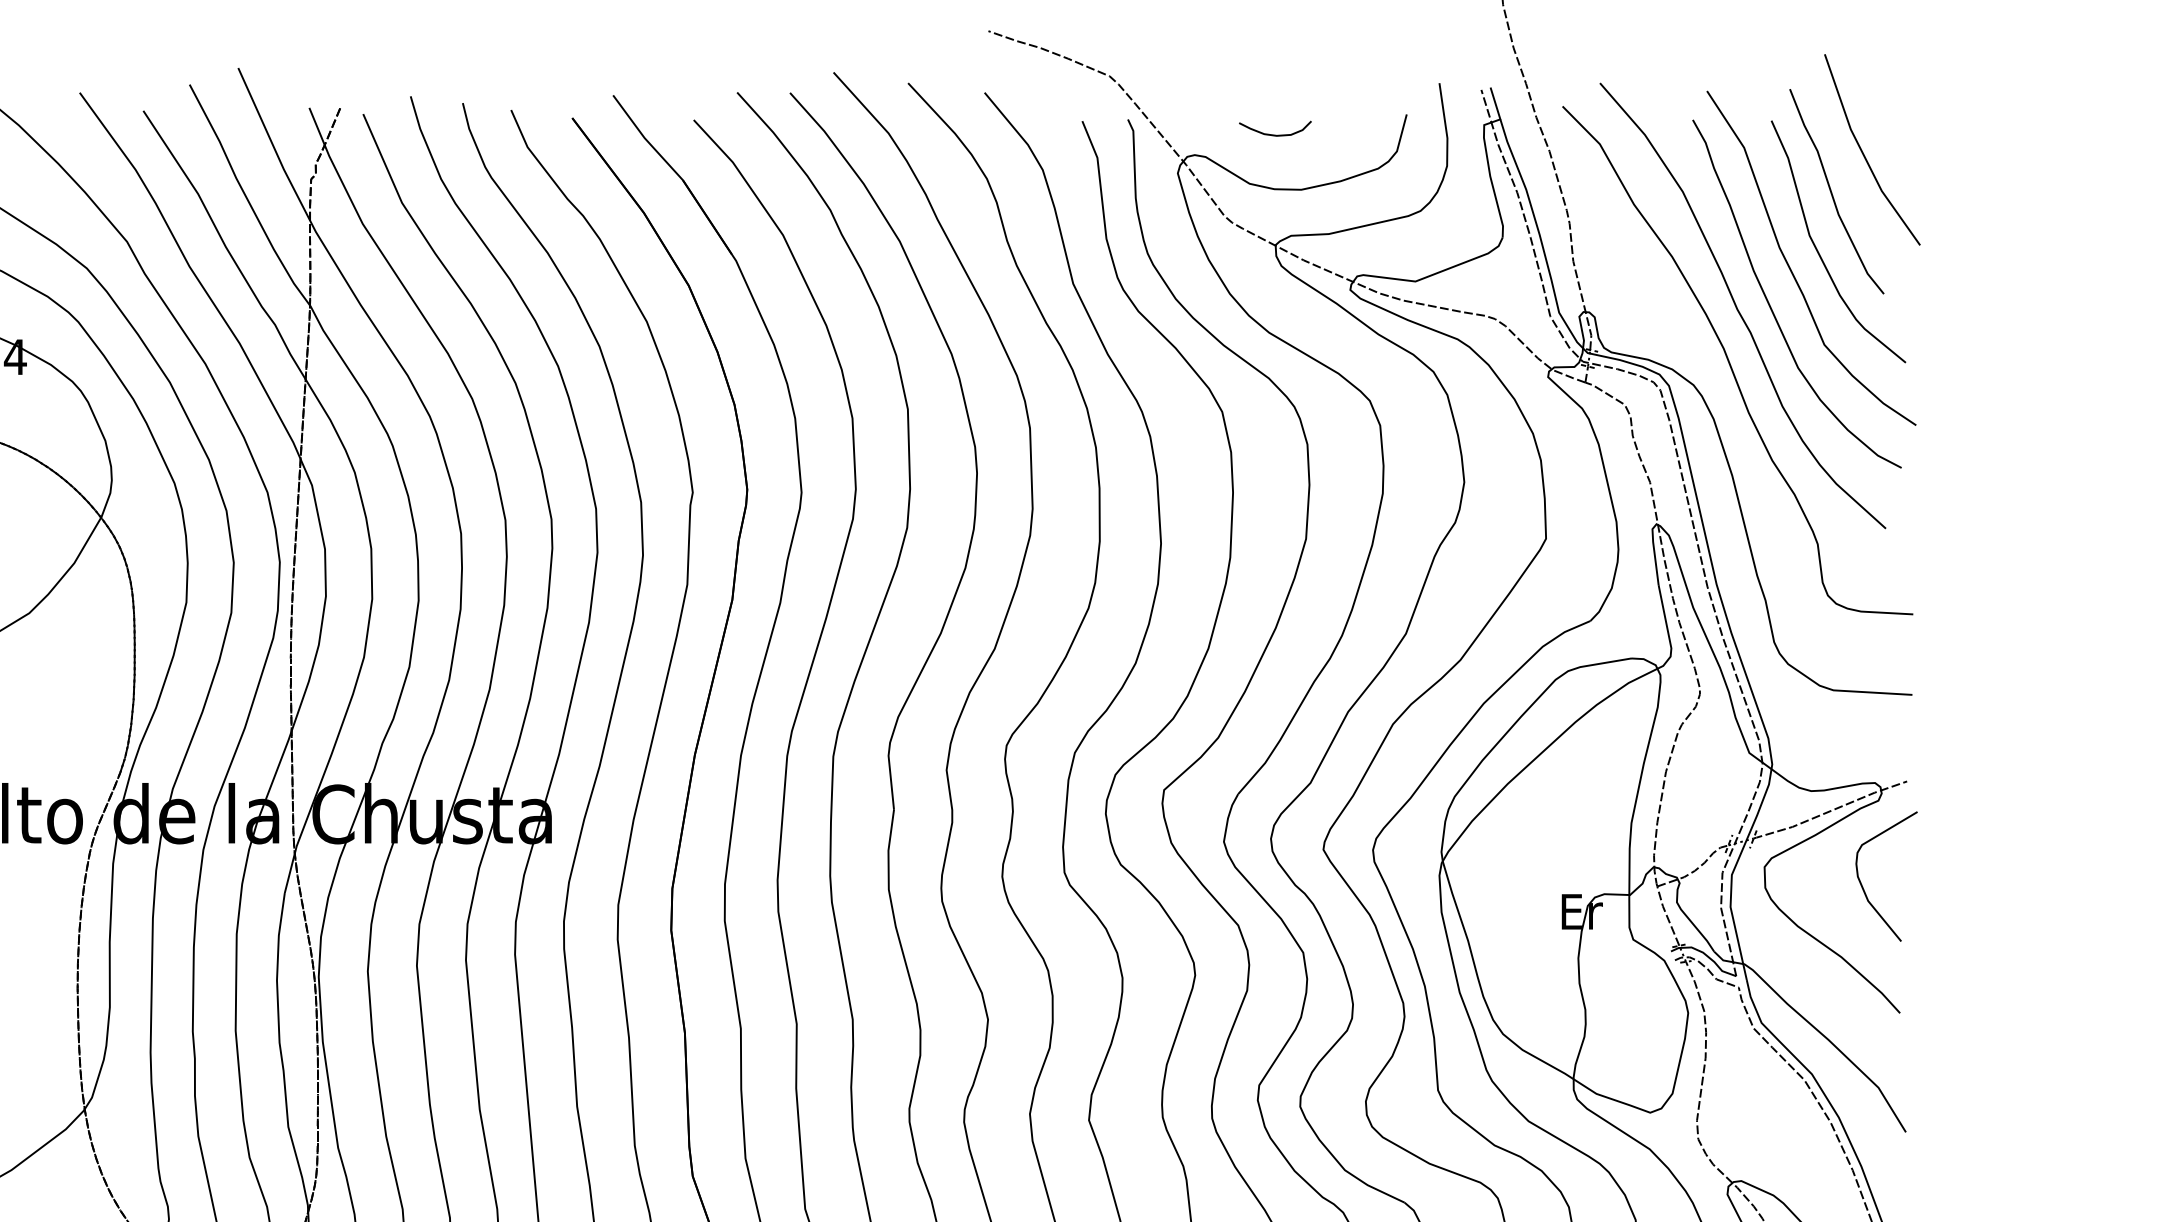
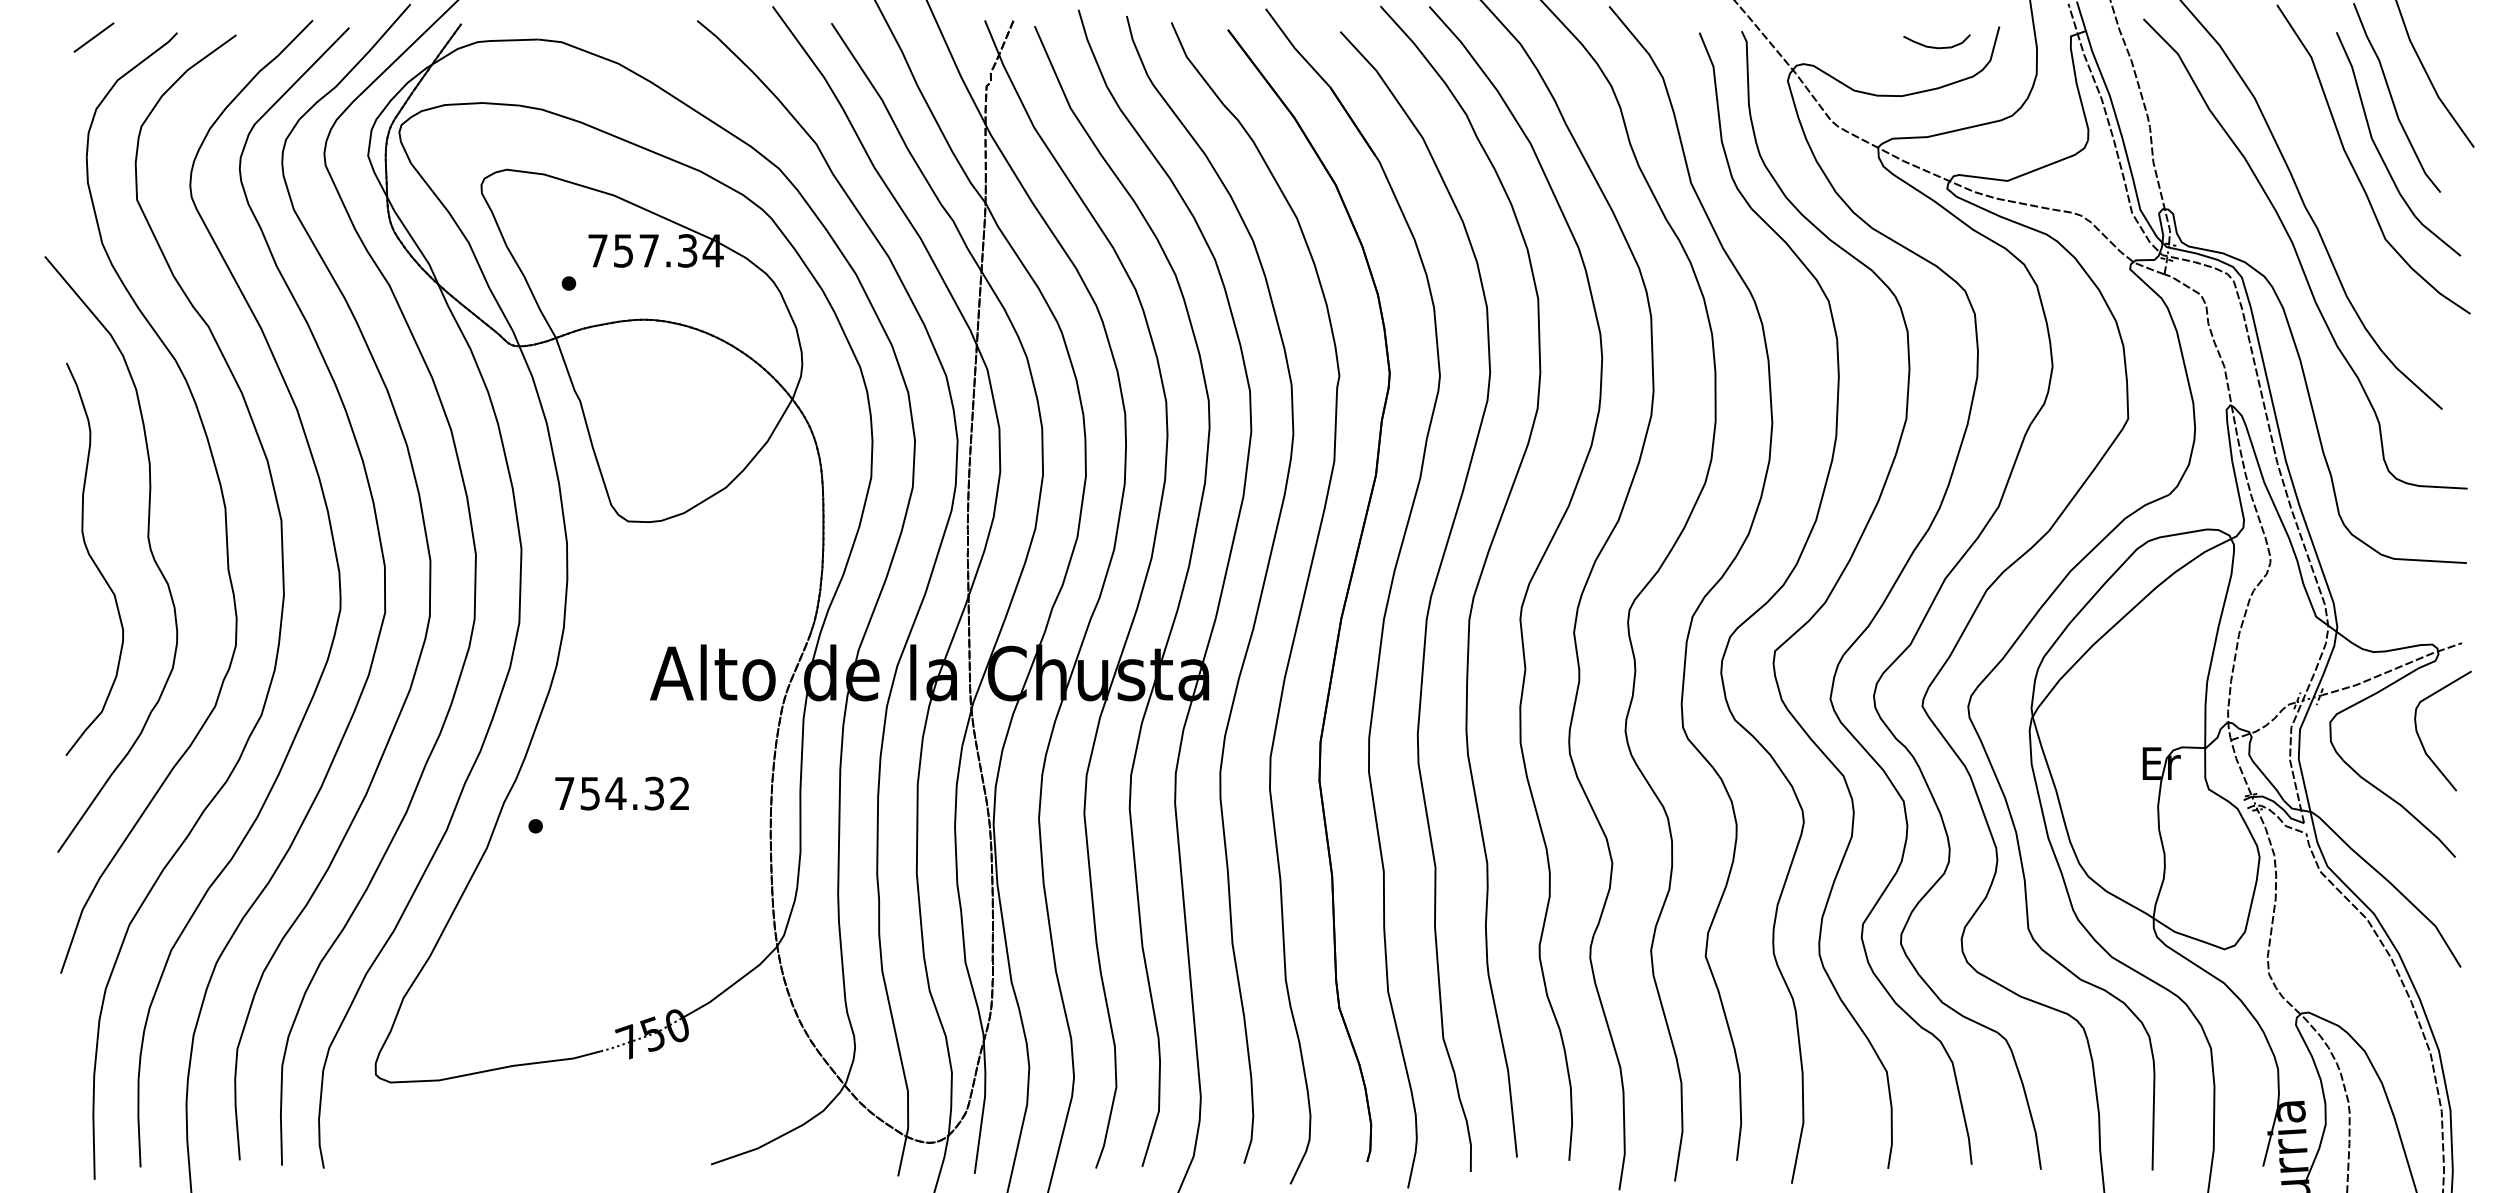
curve: (1272, 133) -> (1934, 46), moved
curve: (1770, 303) -> (2335, 201), removed

